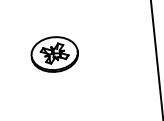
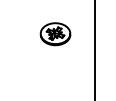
part: (54, 54) -> (55, 34), moved

